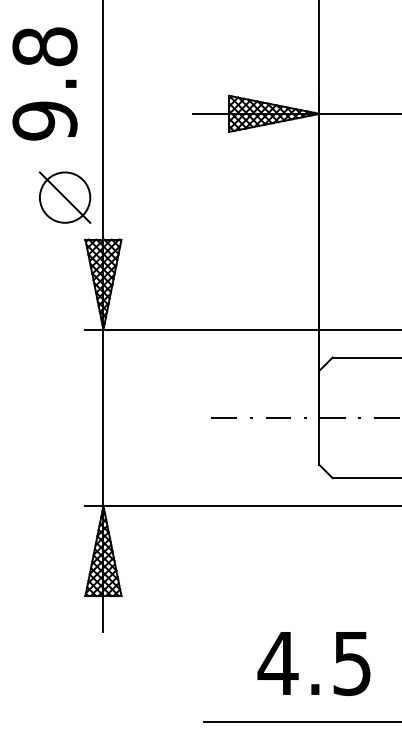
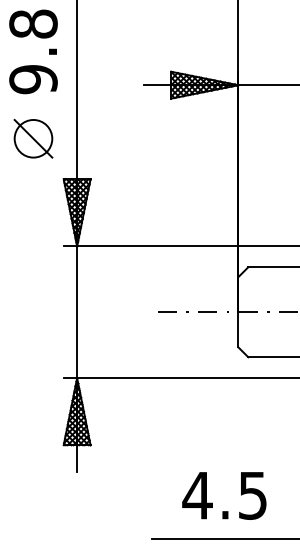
text: (45, 83) -> (33, 51), moved
part: (65, 197) -> (33, 138), moved
text: (314, 663) -> (224, 495), moved

